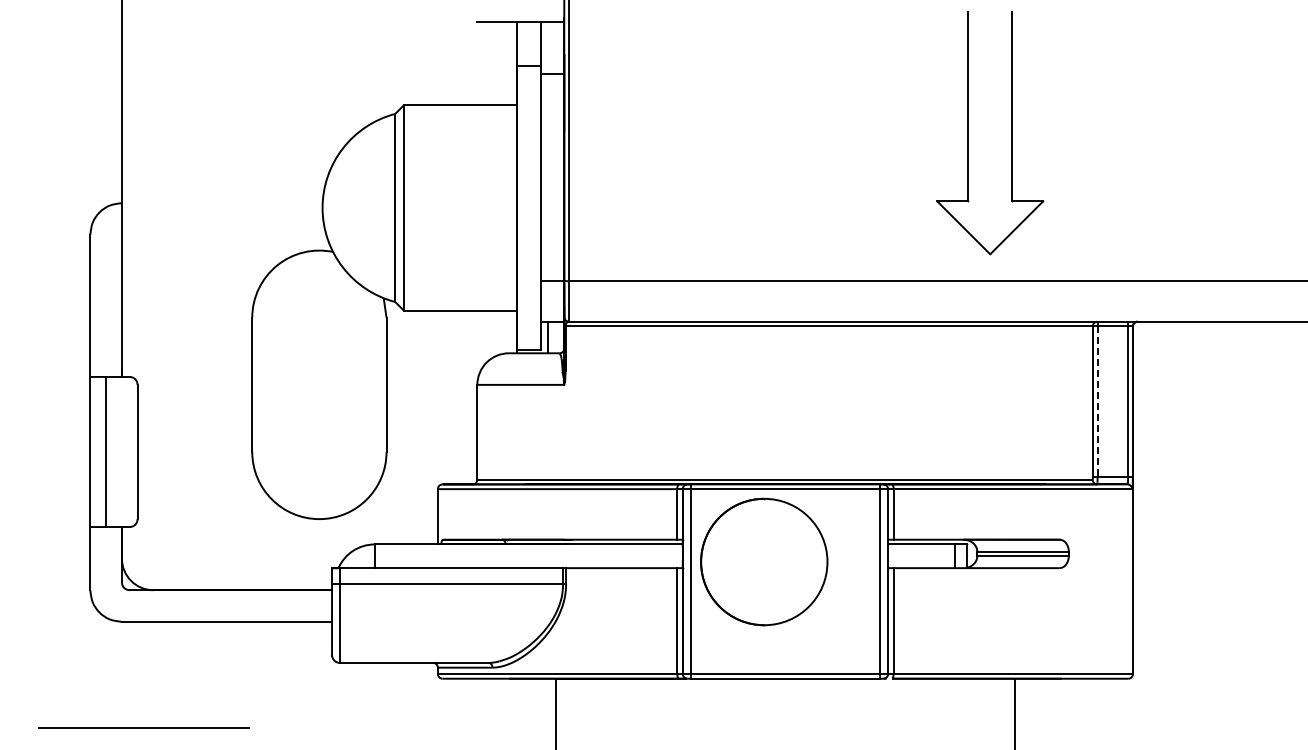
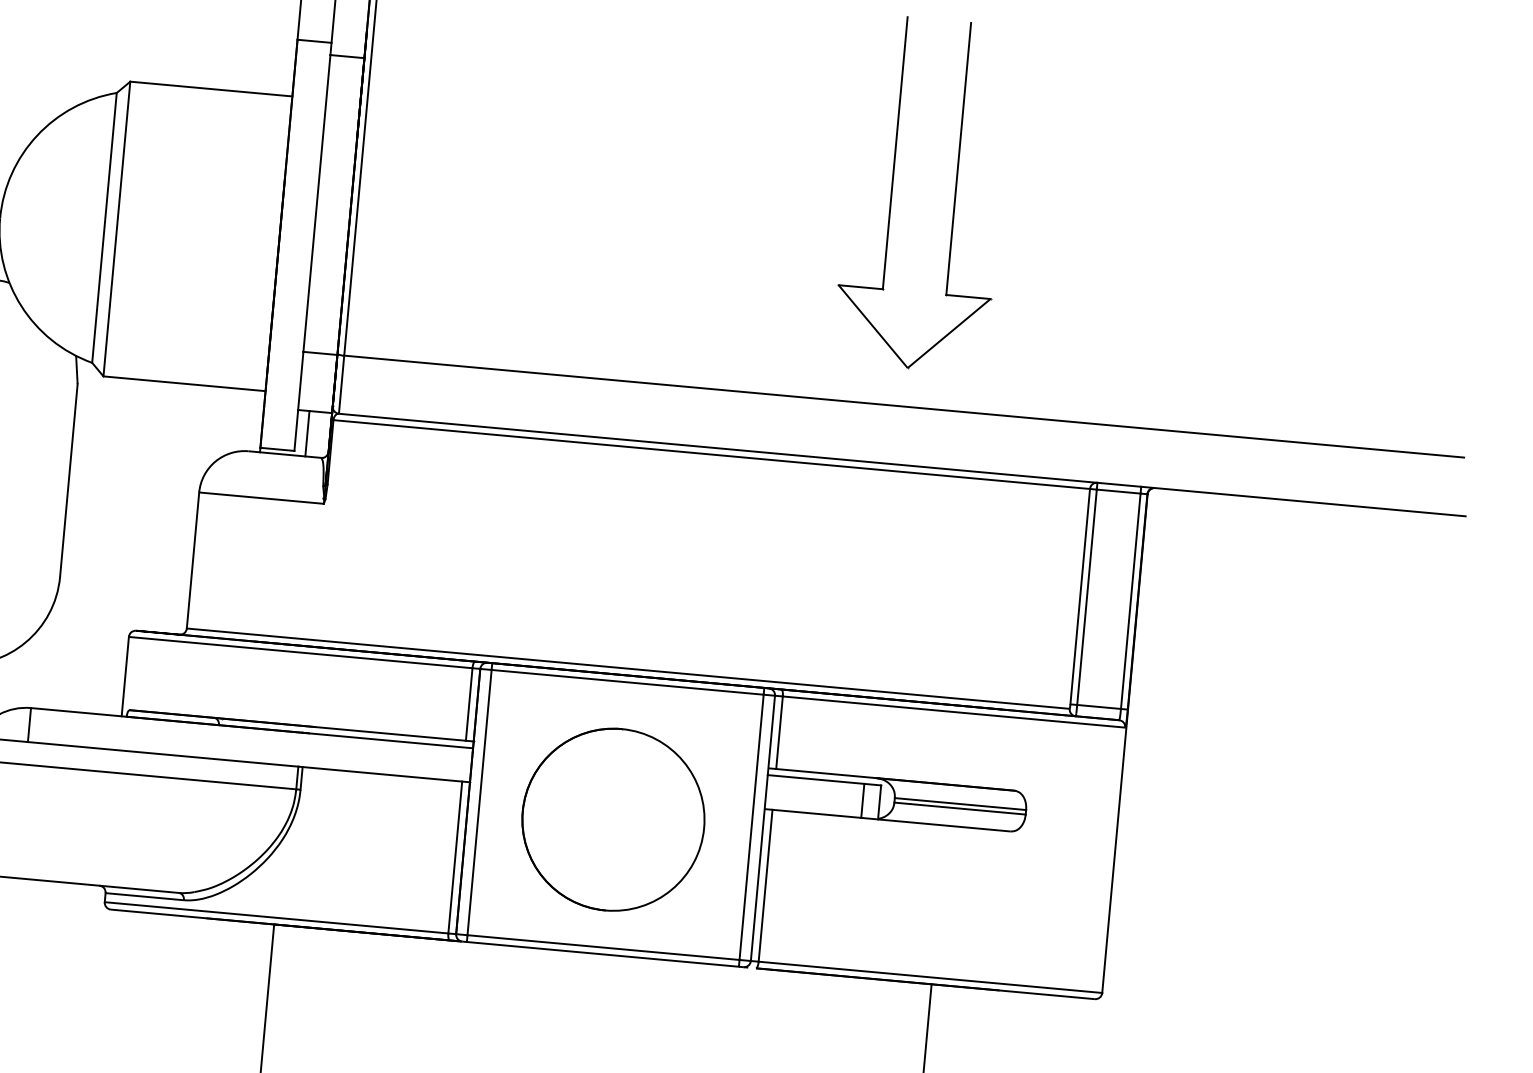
part: (1011, 133) -> (953, 197), moved
line: (1097, 401) -> (1086, 597), dashed -> solid
part: (764, 561) -> (613, 819), moved

